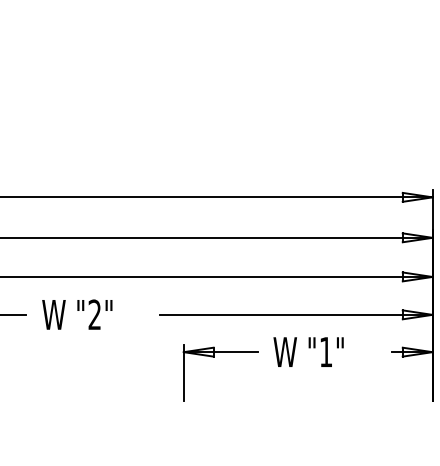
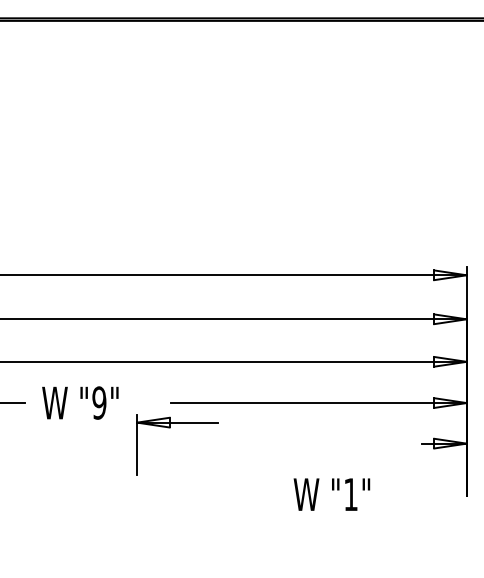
text: (94, 314) -> (99, 402), "2" -> "9"
text: (308, 352) -> (331, 494), moved
part: (214, 357) -> (170, 428), moved

